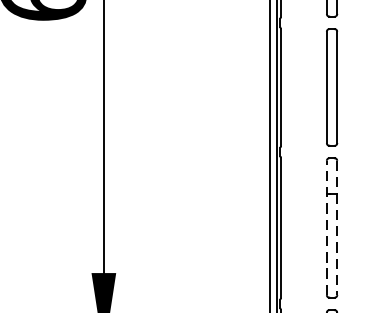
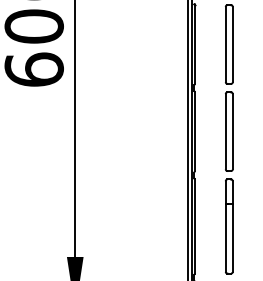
line: (326, 227) -> (225, 226), dashed -> solid
line: (336, 229) -> (232, 227), dashed -> solid

